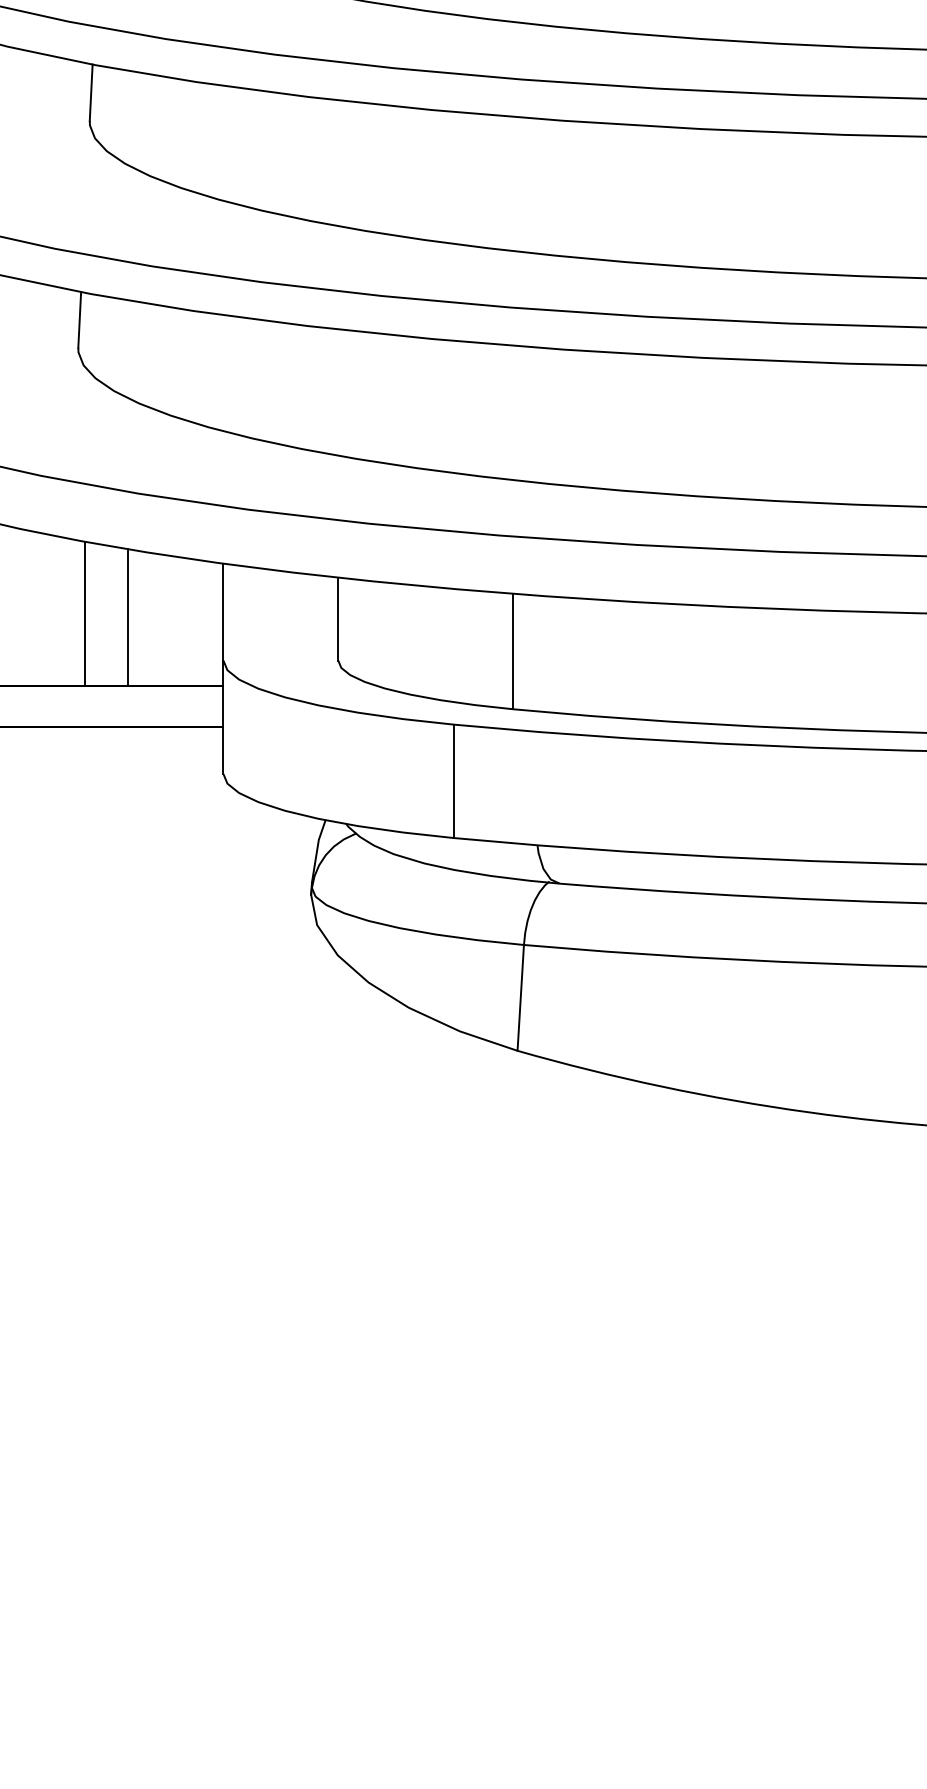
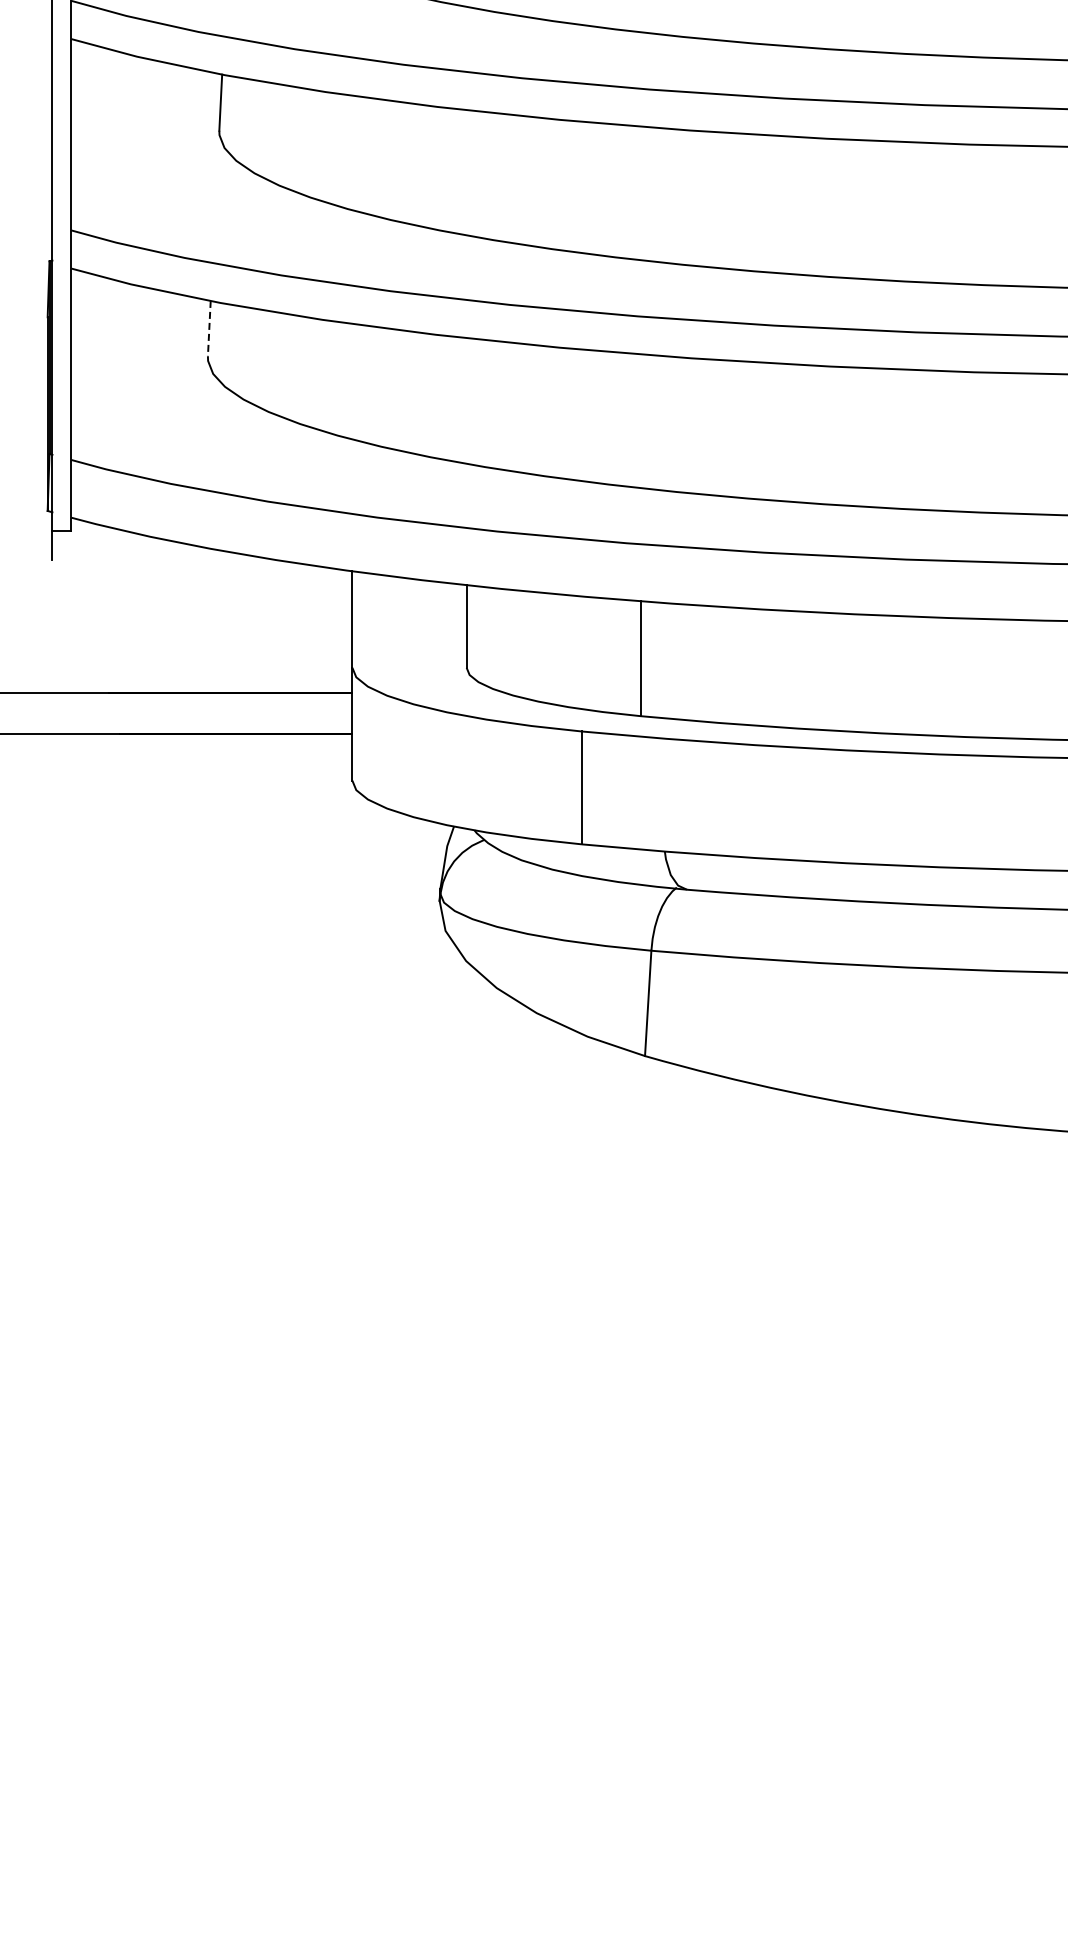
line: (79, 319) -> (209, 328), solid -> dashed
line: (84, 613) -> (214, 620), removed
line: (128, 617) -> (257, 624), removed

